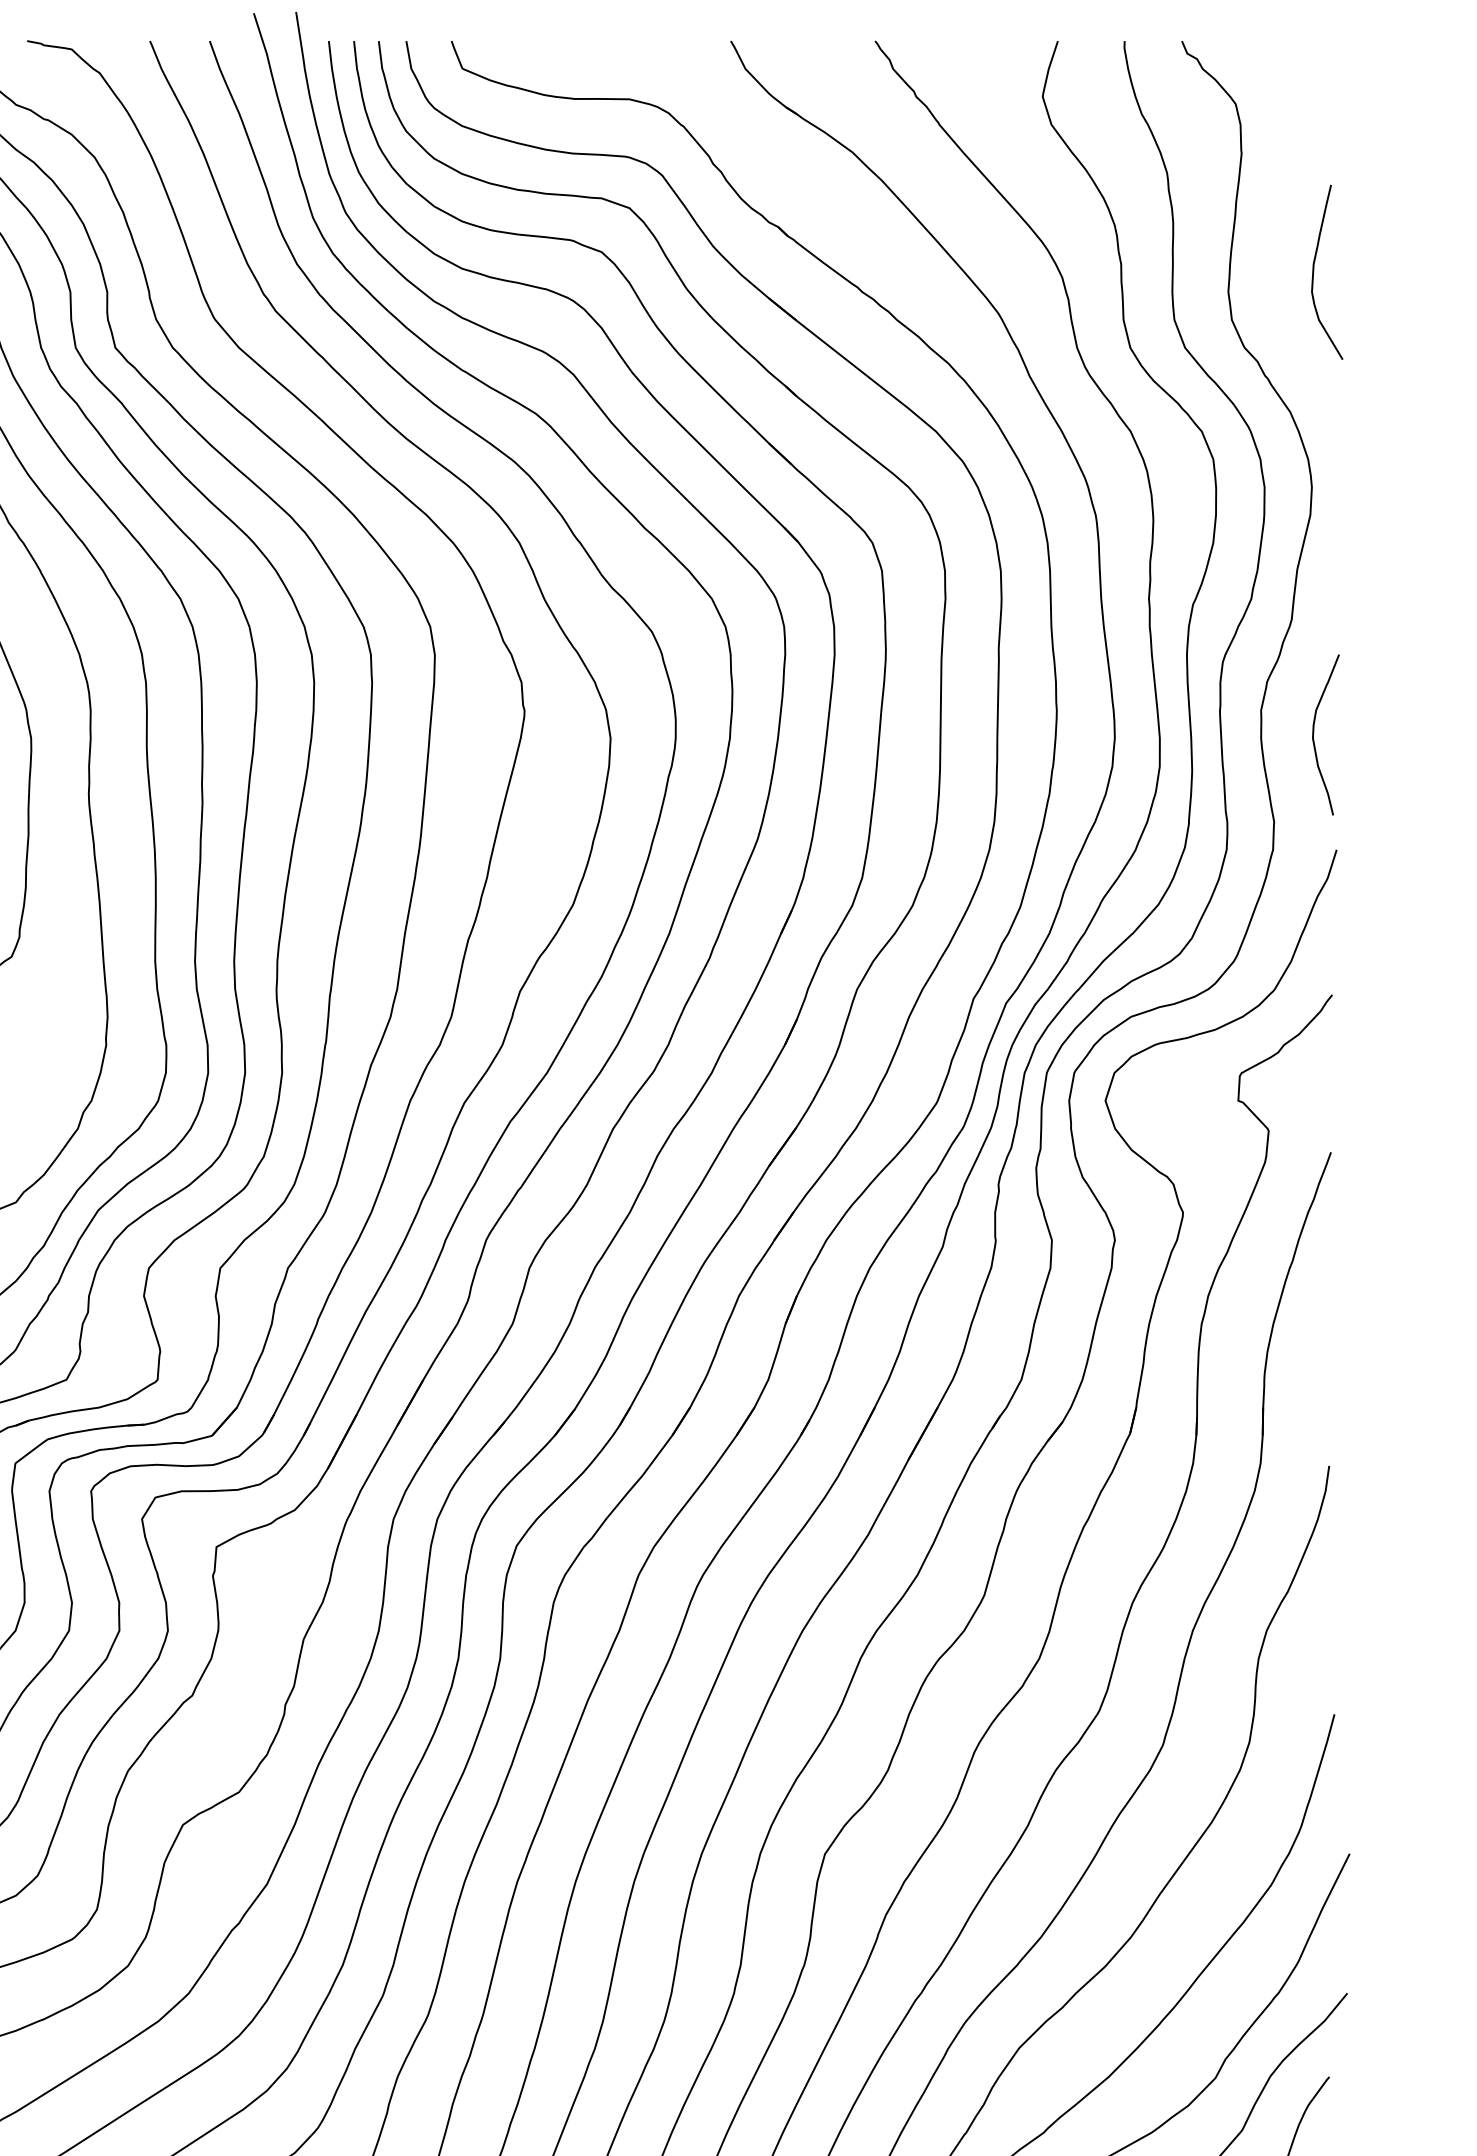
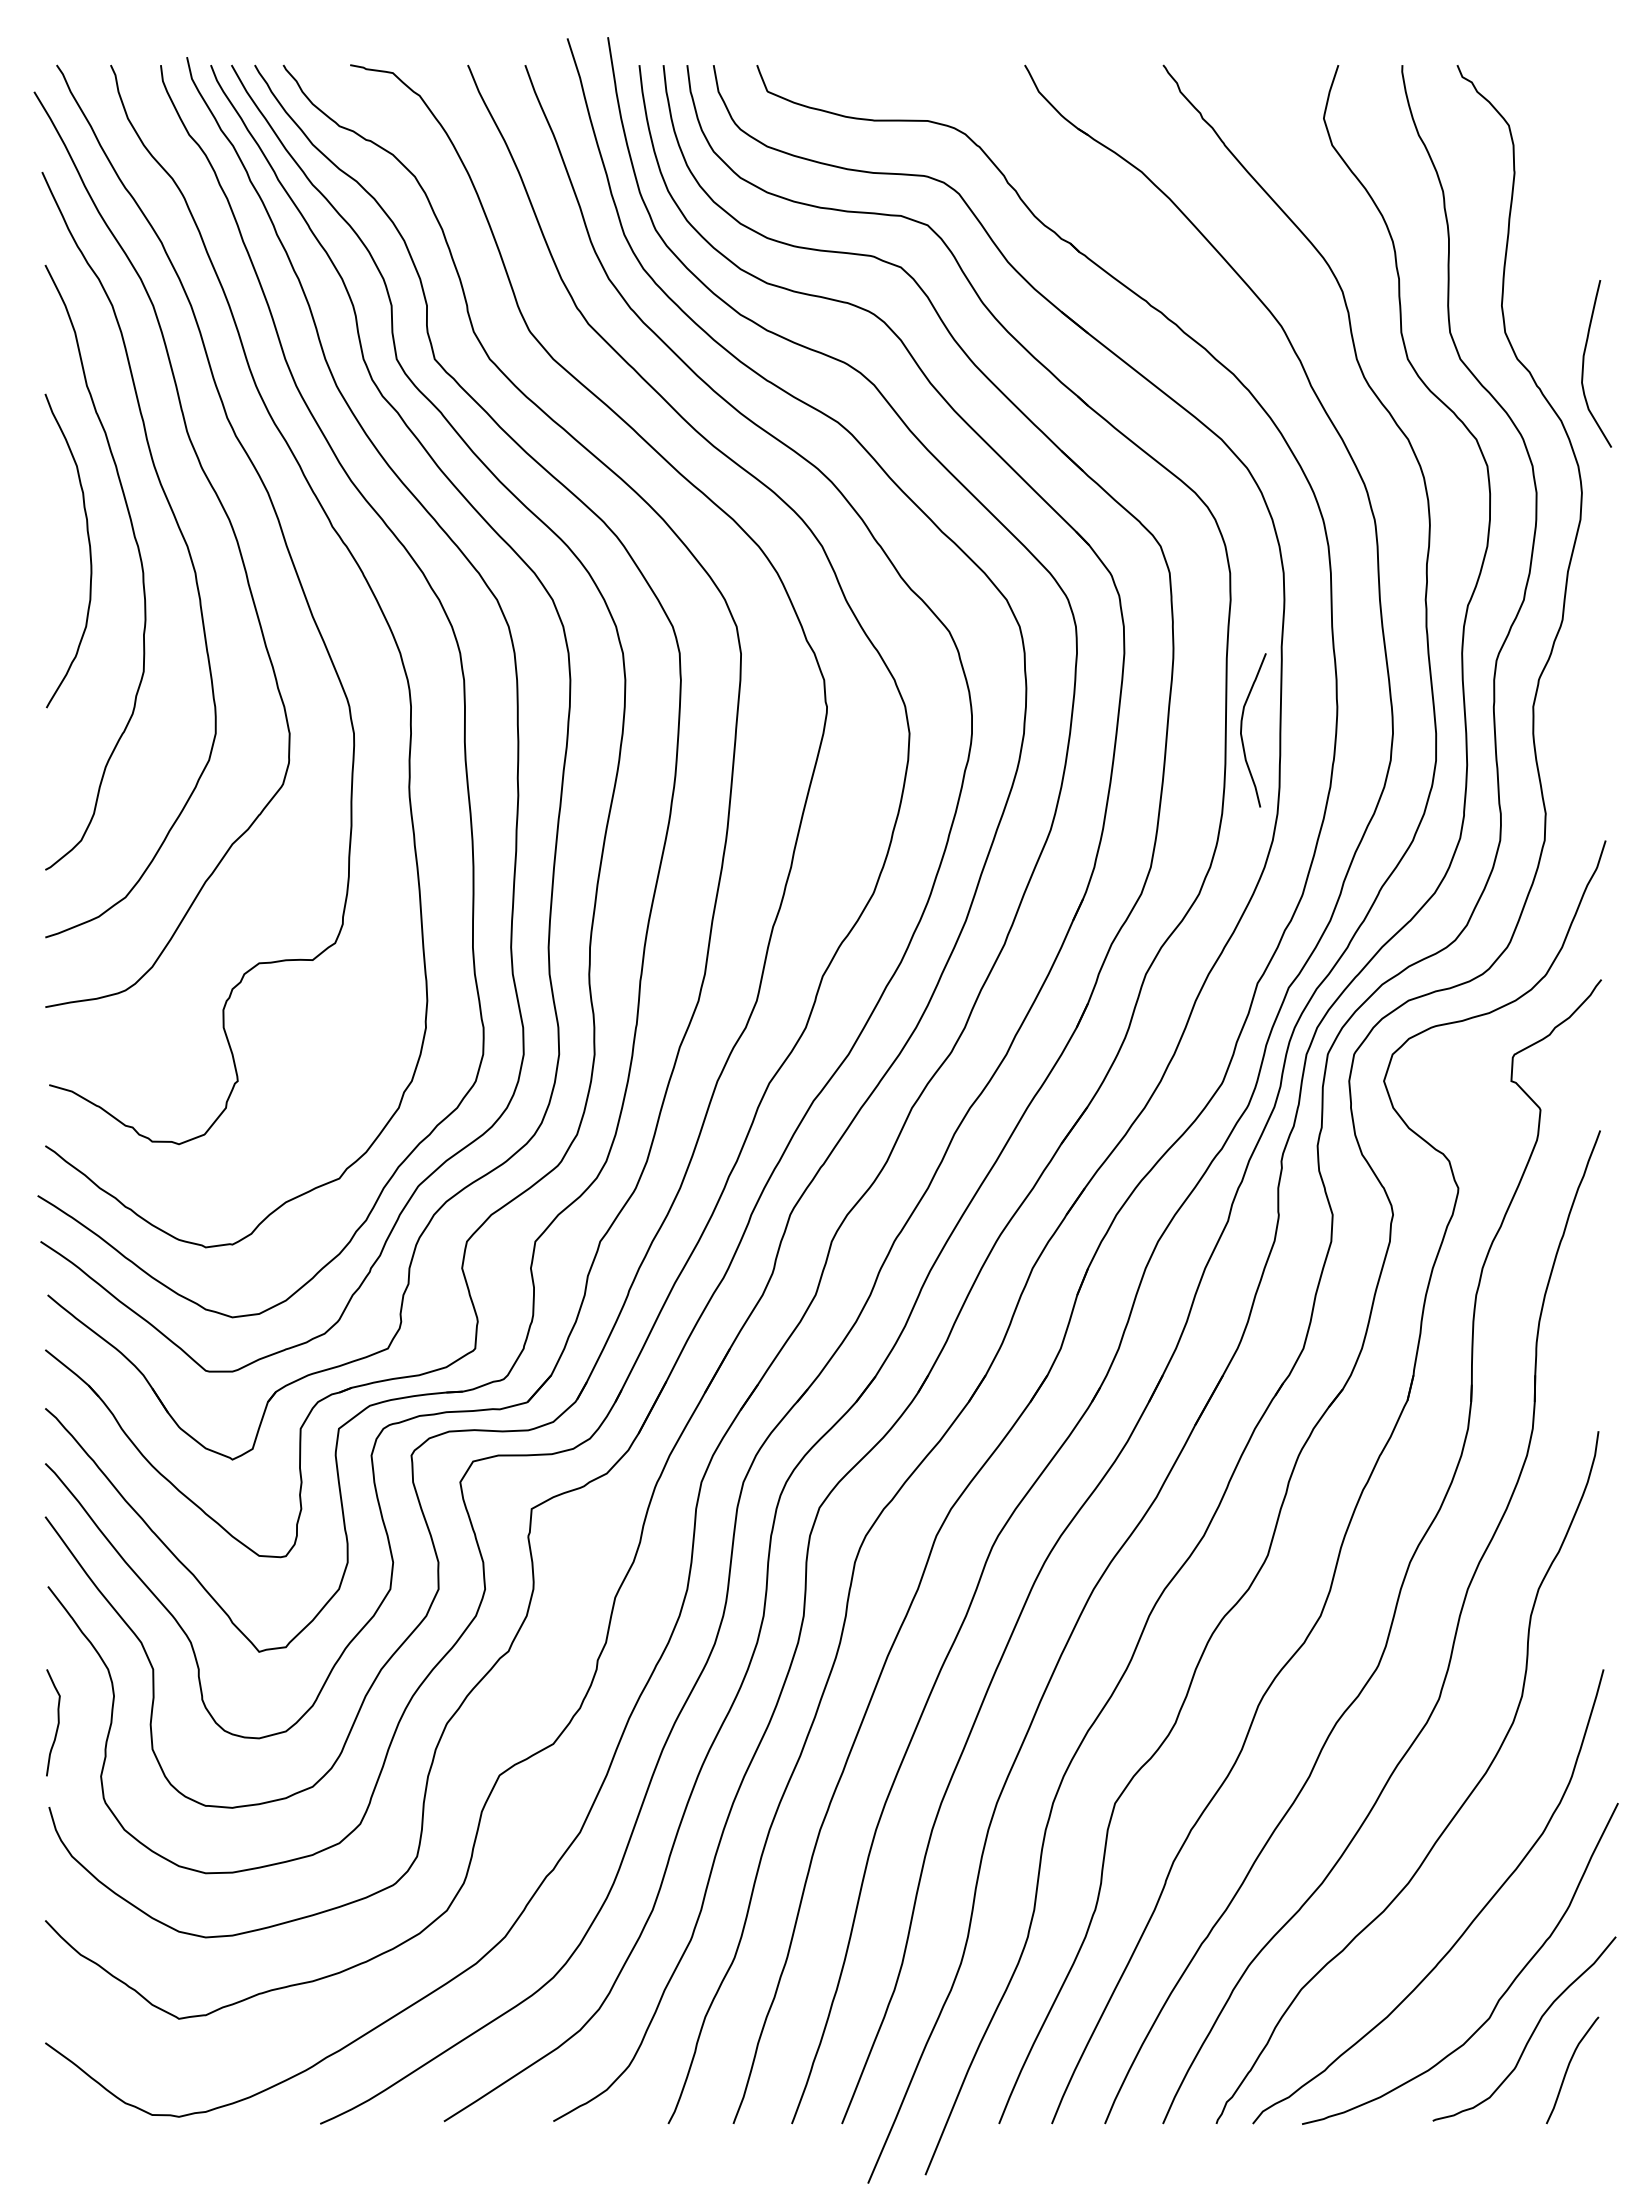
curve: (1314, 271) -> (1584, 363), moved
curve: (1314, 732) -> (1242, 728), moved

